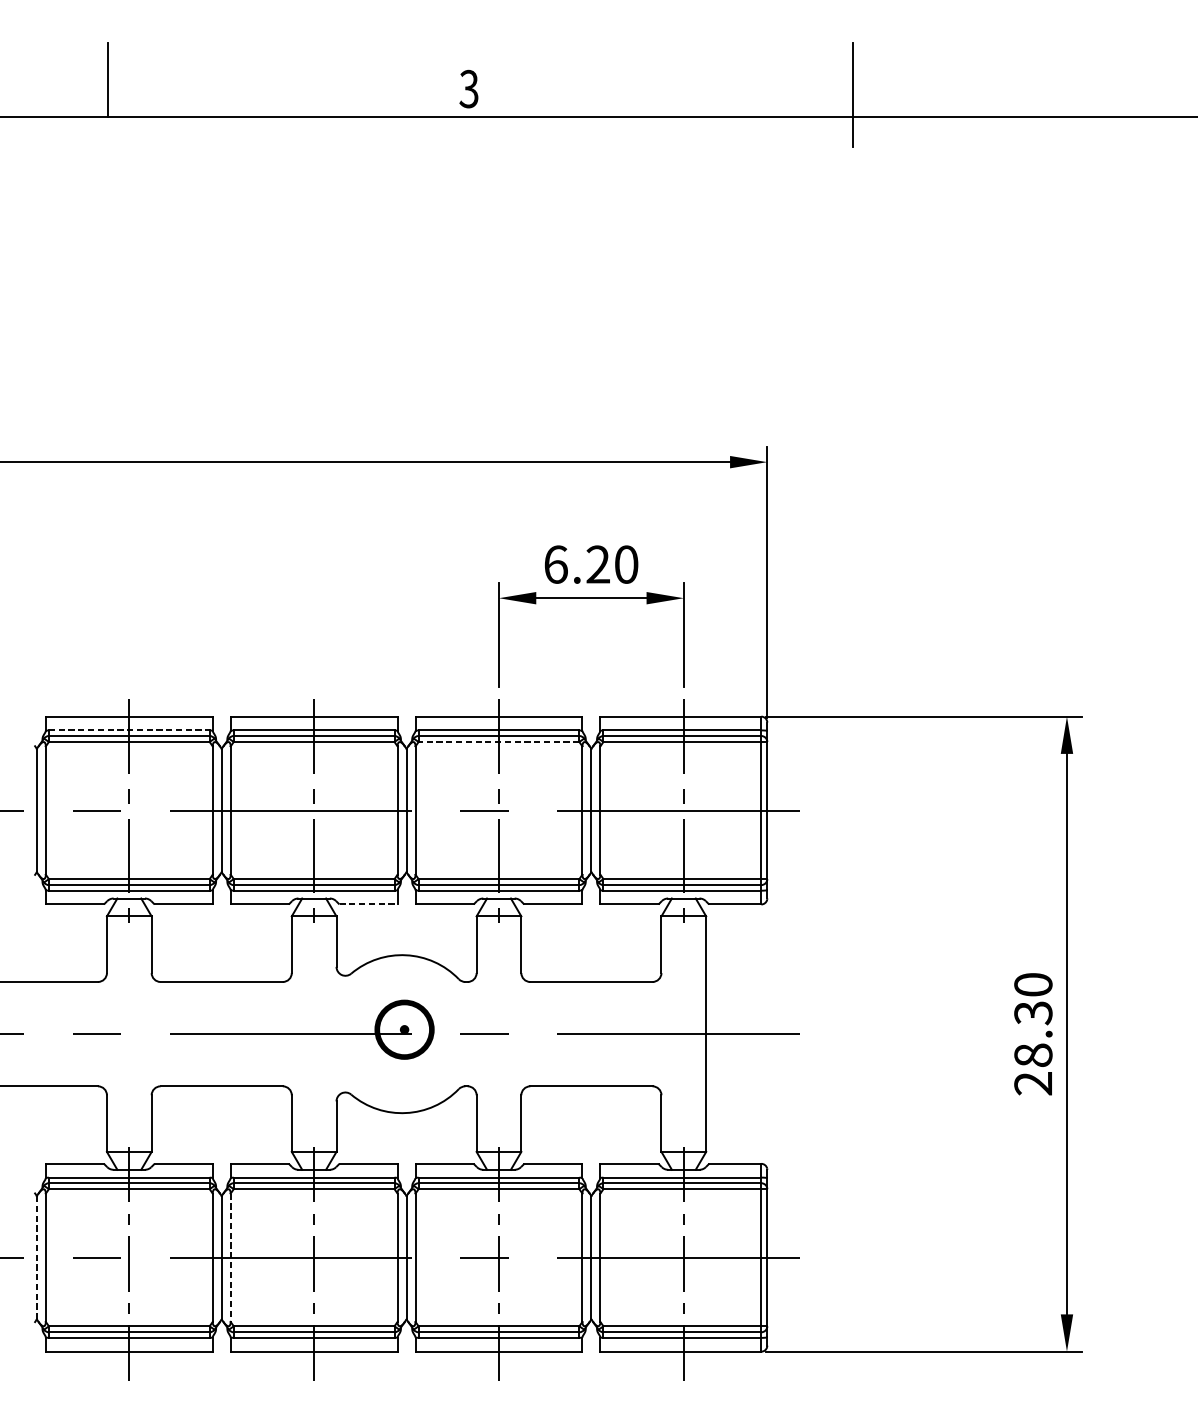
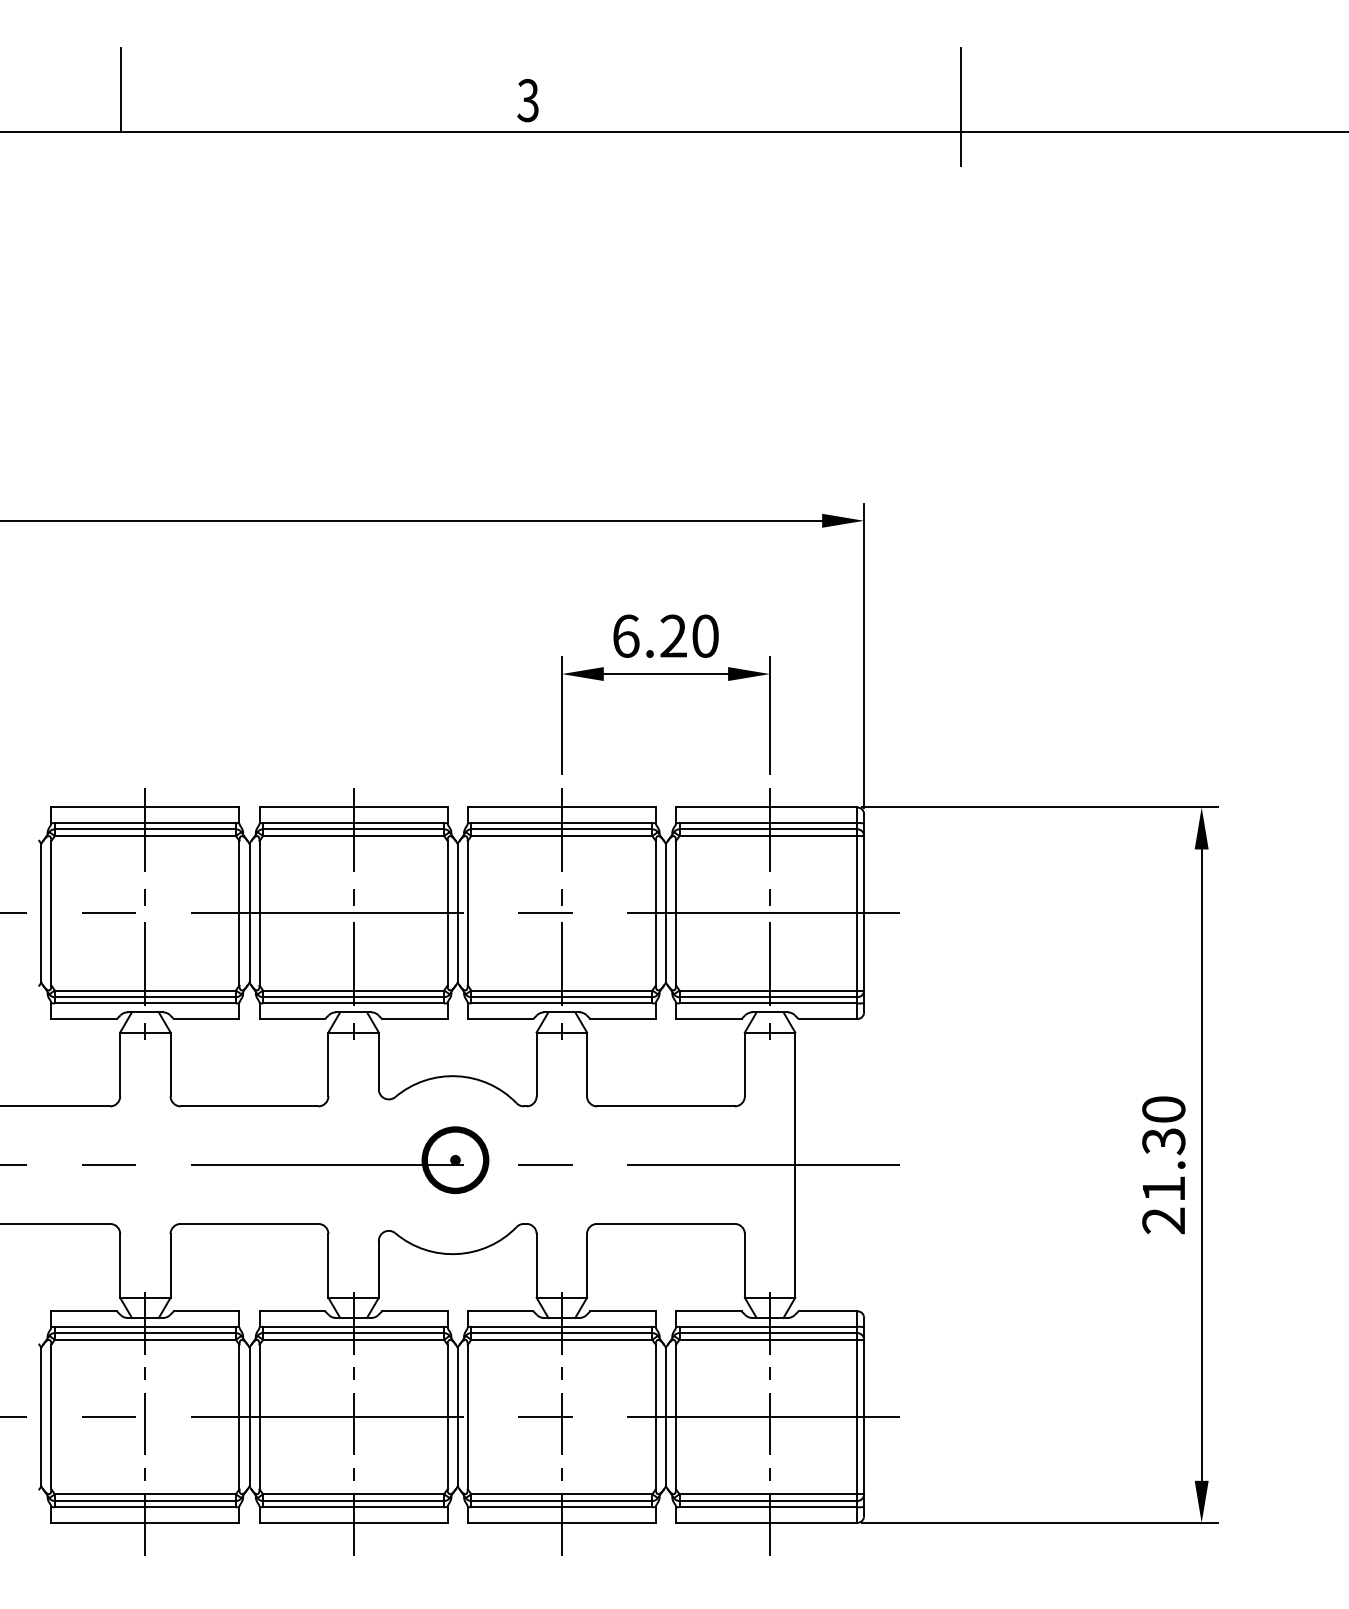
line: (129, 730) -> (145, 823), dashed -> solid
line: (498, 742) -> (561, 836), dashed -> solid
line: (368, 904) -> (414, 1019), dashed -> solid
text: (1033, 1054) -> (1163, 1188), 28.30 -> 21.30
line: (37, 1258) -> (41, 1417), dashed -> solid
line: (230, 1258) -> (259, 1417), dashed -> solid

